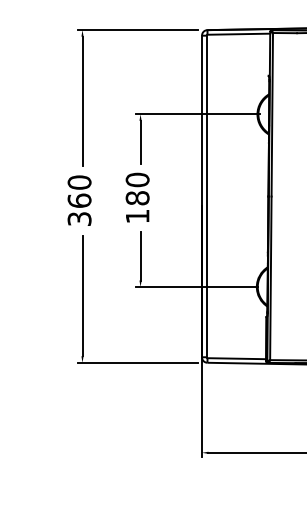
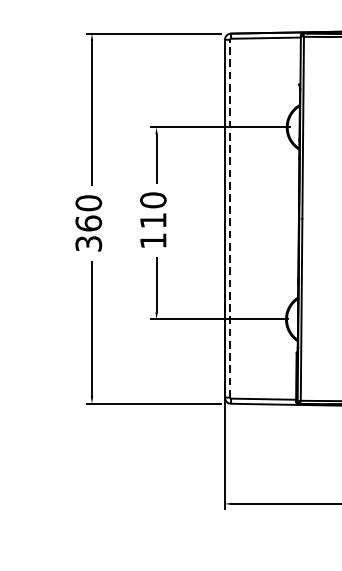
line: (206, 196) -> (229, 218), solid -> dashed
text: (137, 198) -> (153, 220), 180 -> 110

